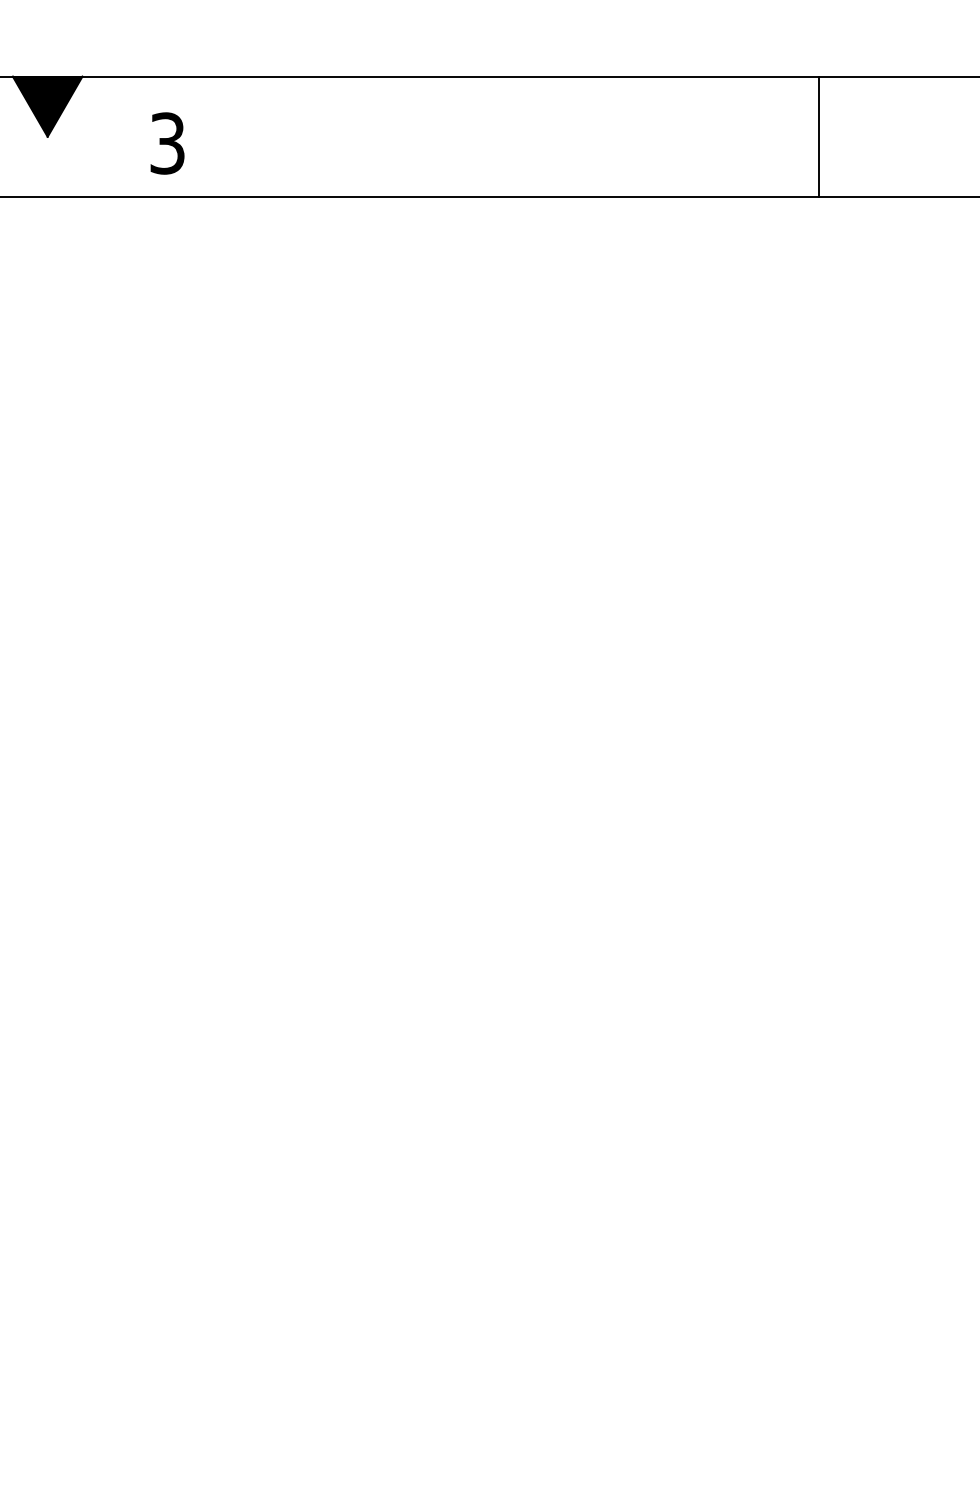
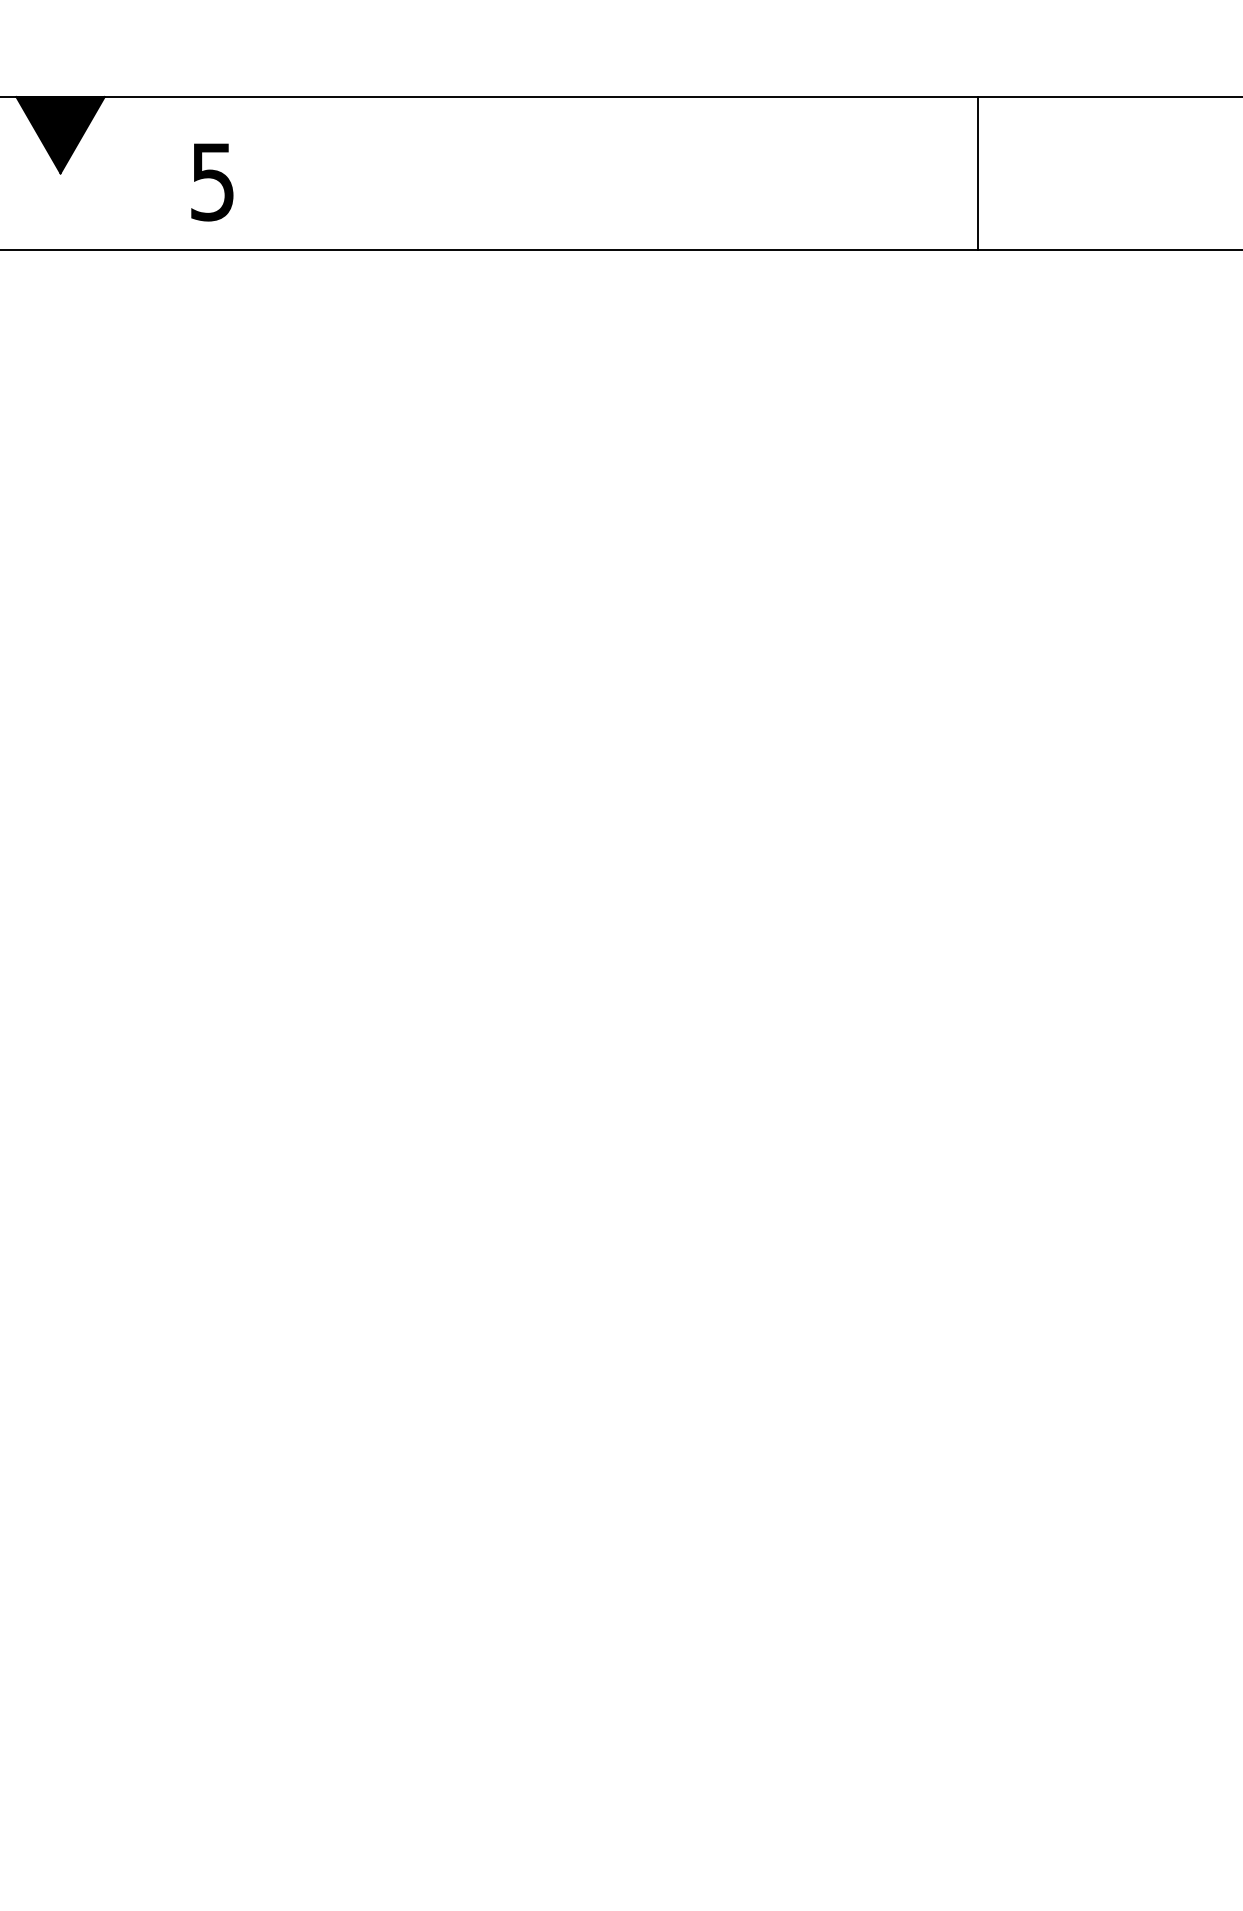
line: (818, 136) -> (977, 173), moved
text: (167, 143) -> (212, 181), 3 -> 5

